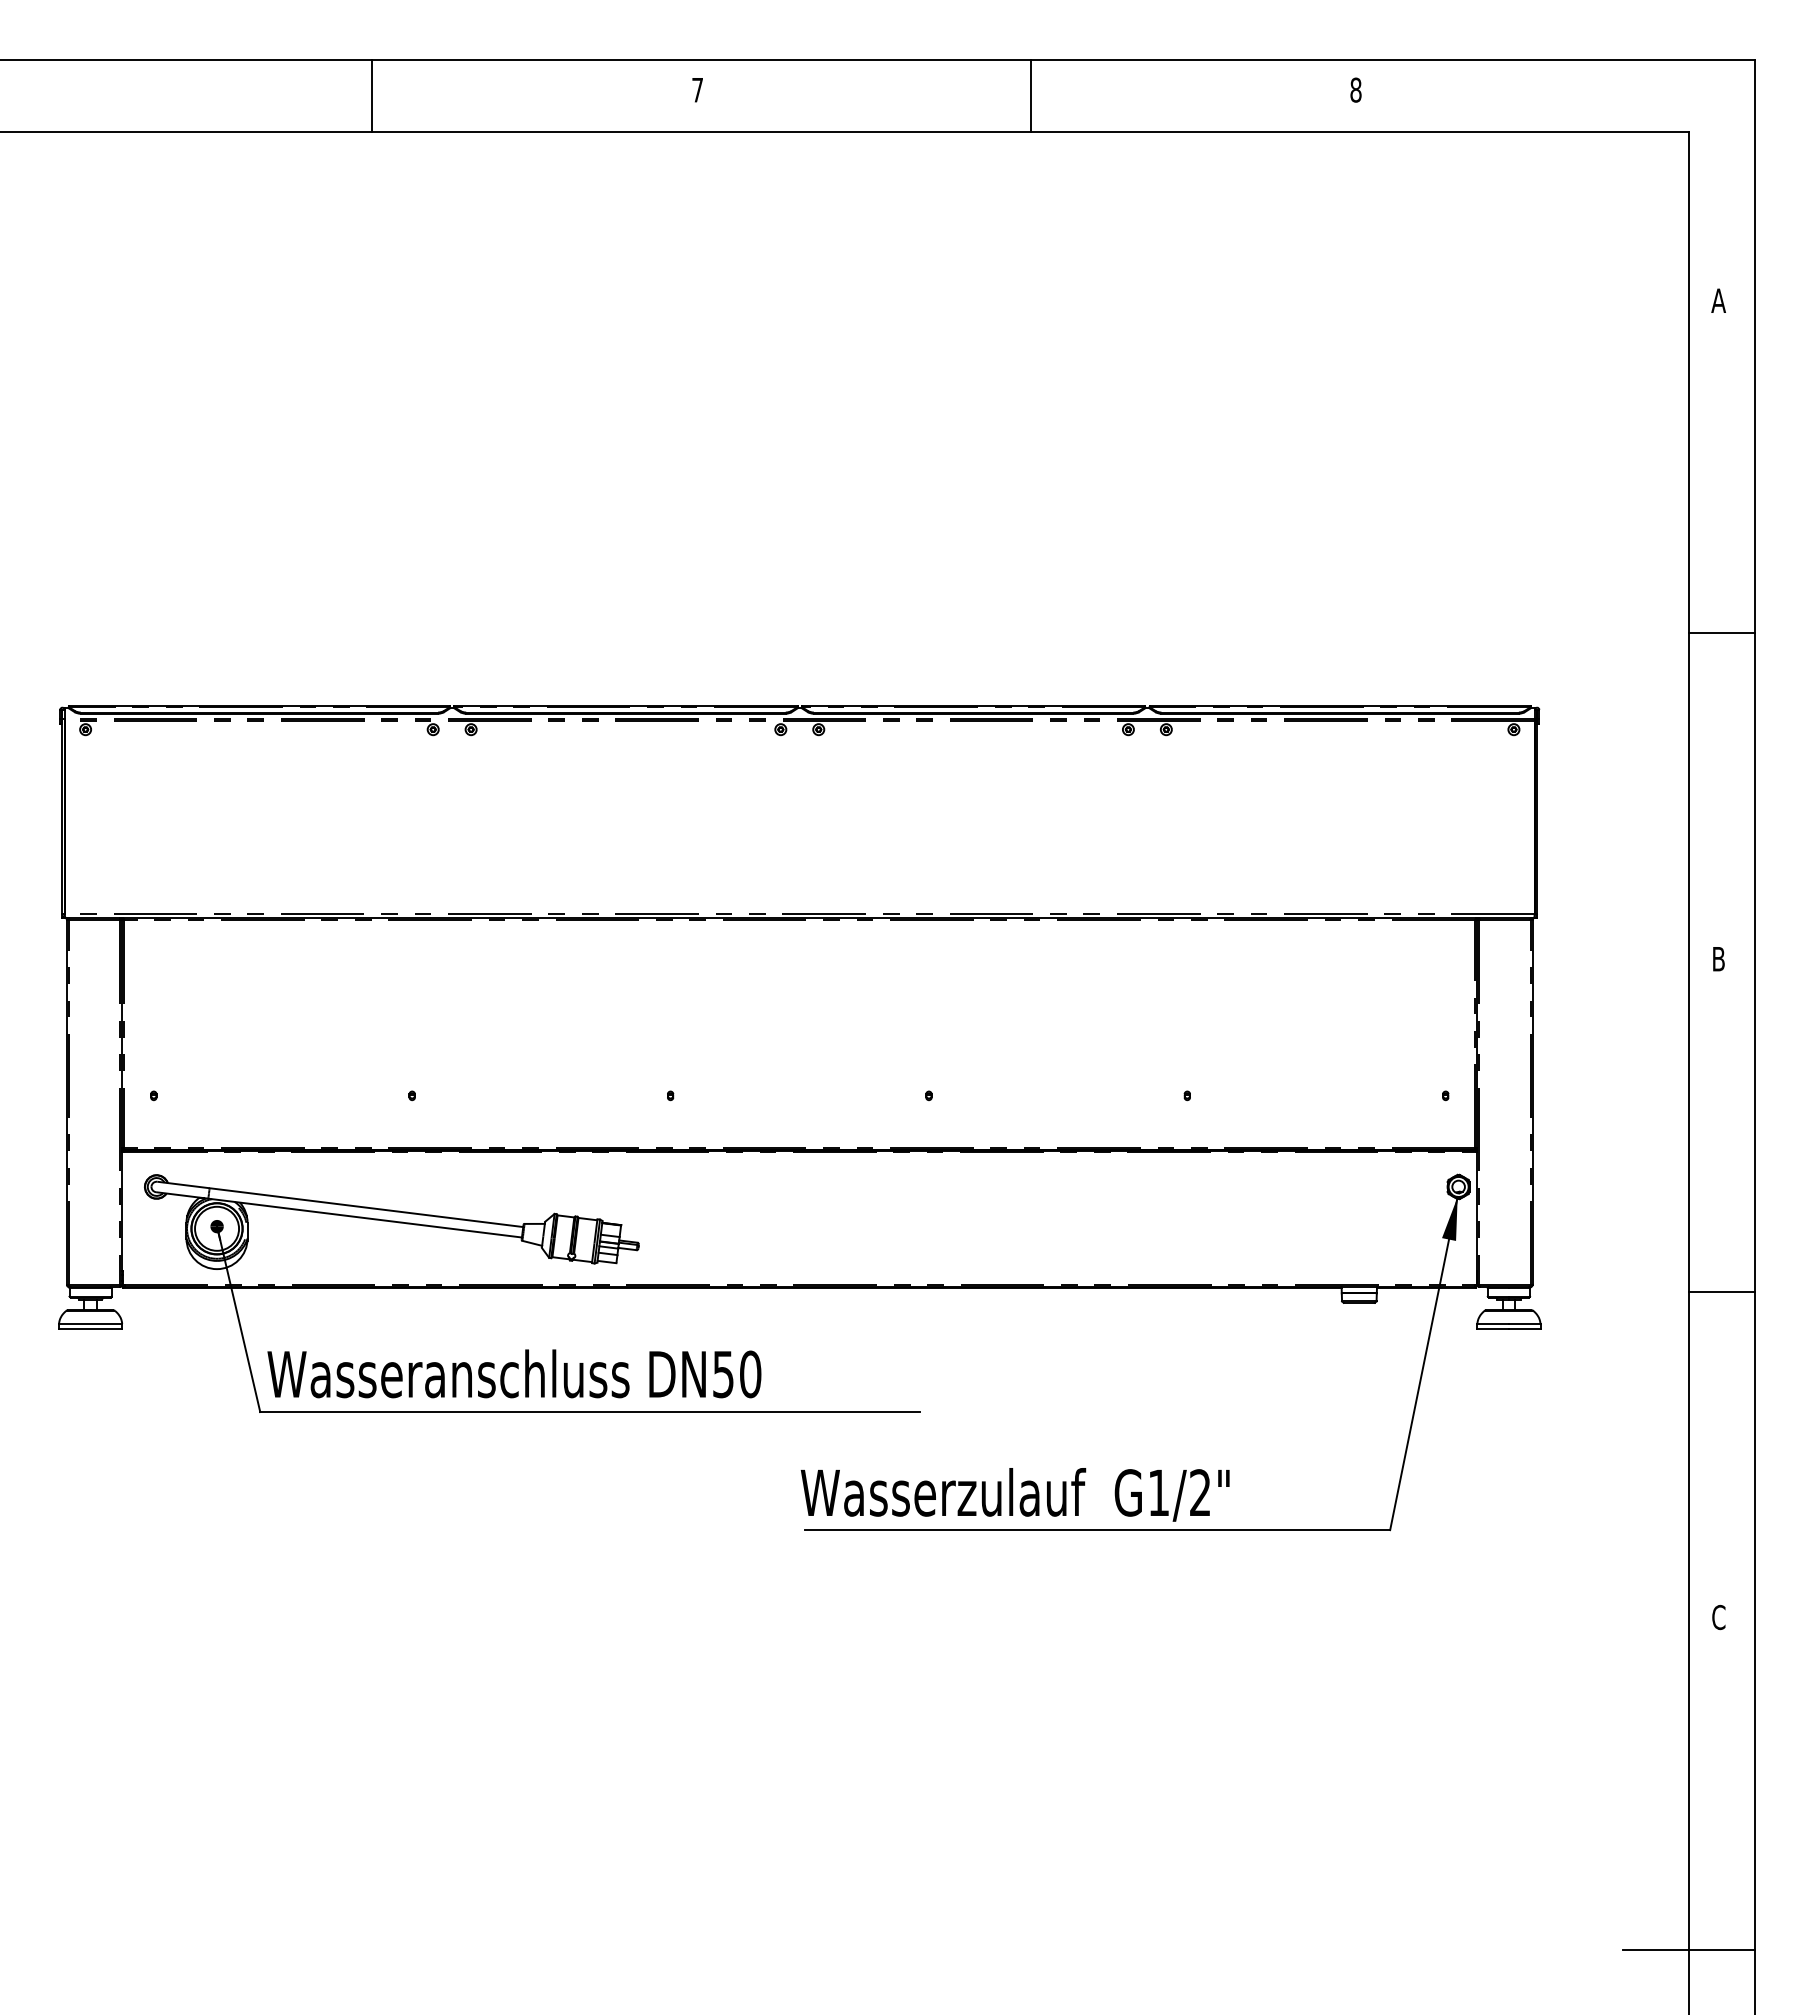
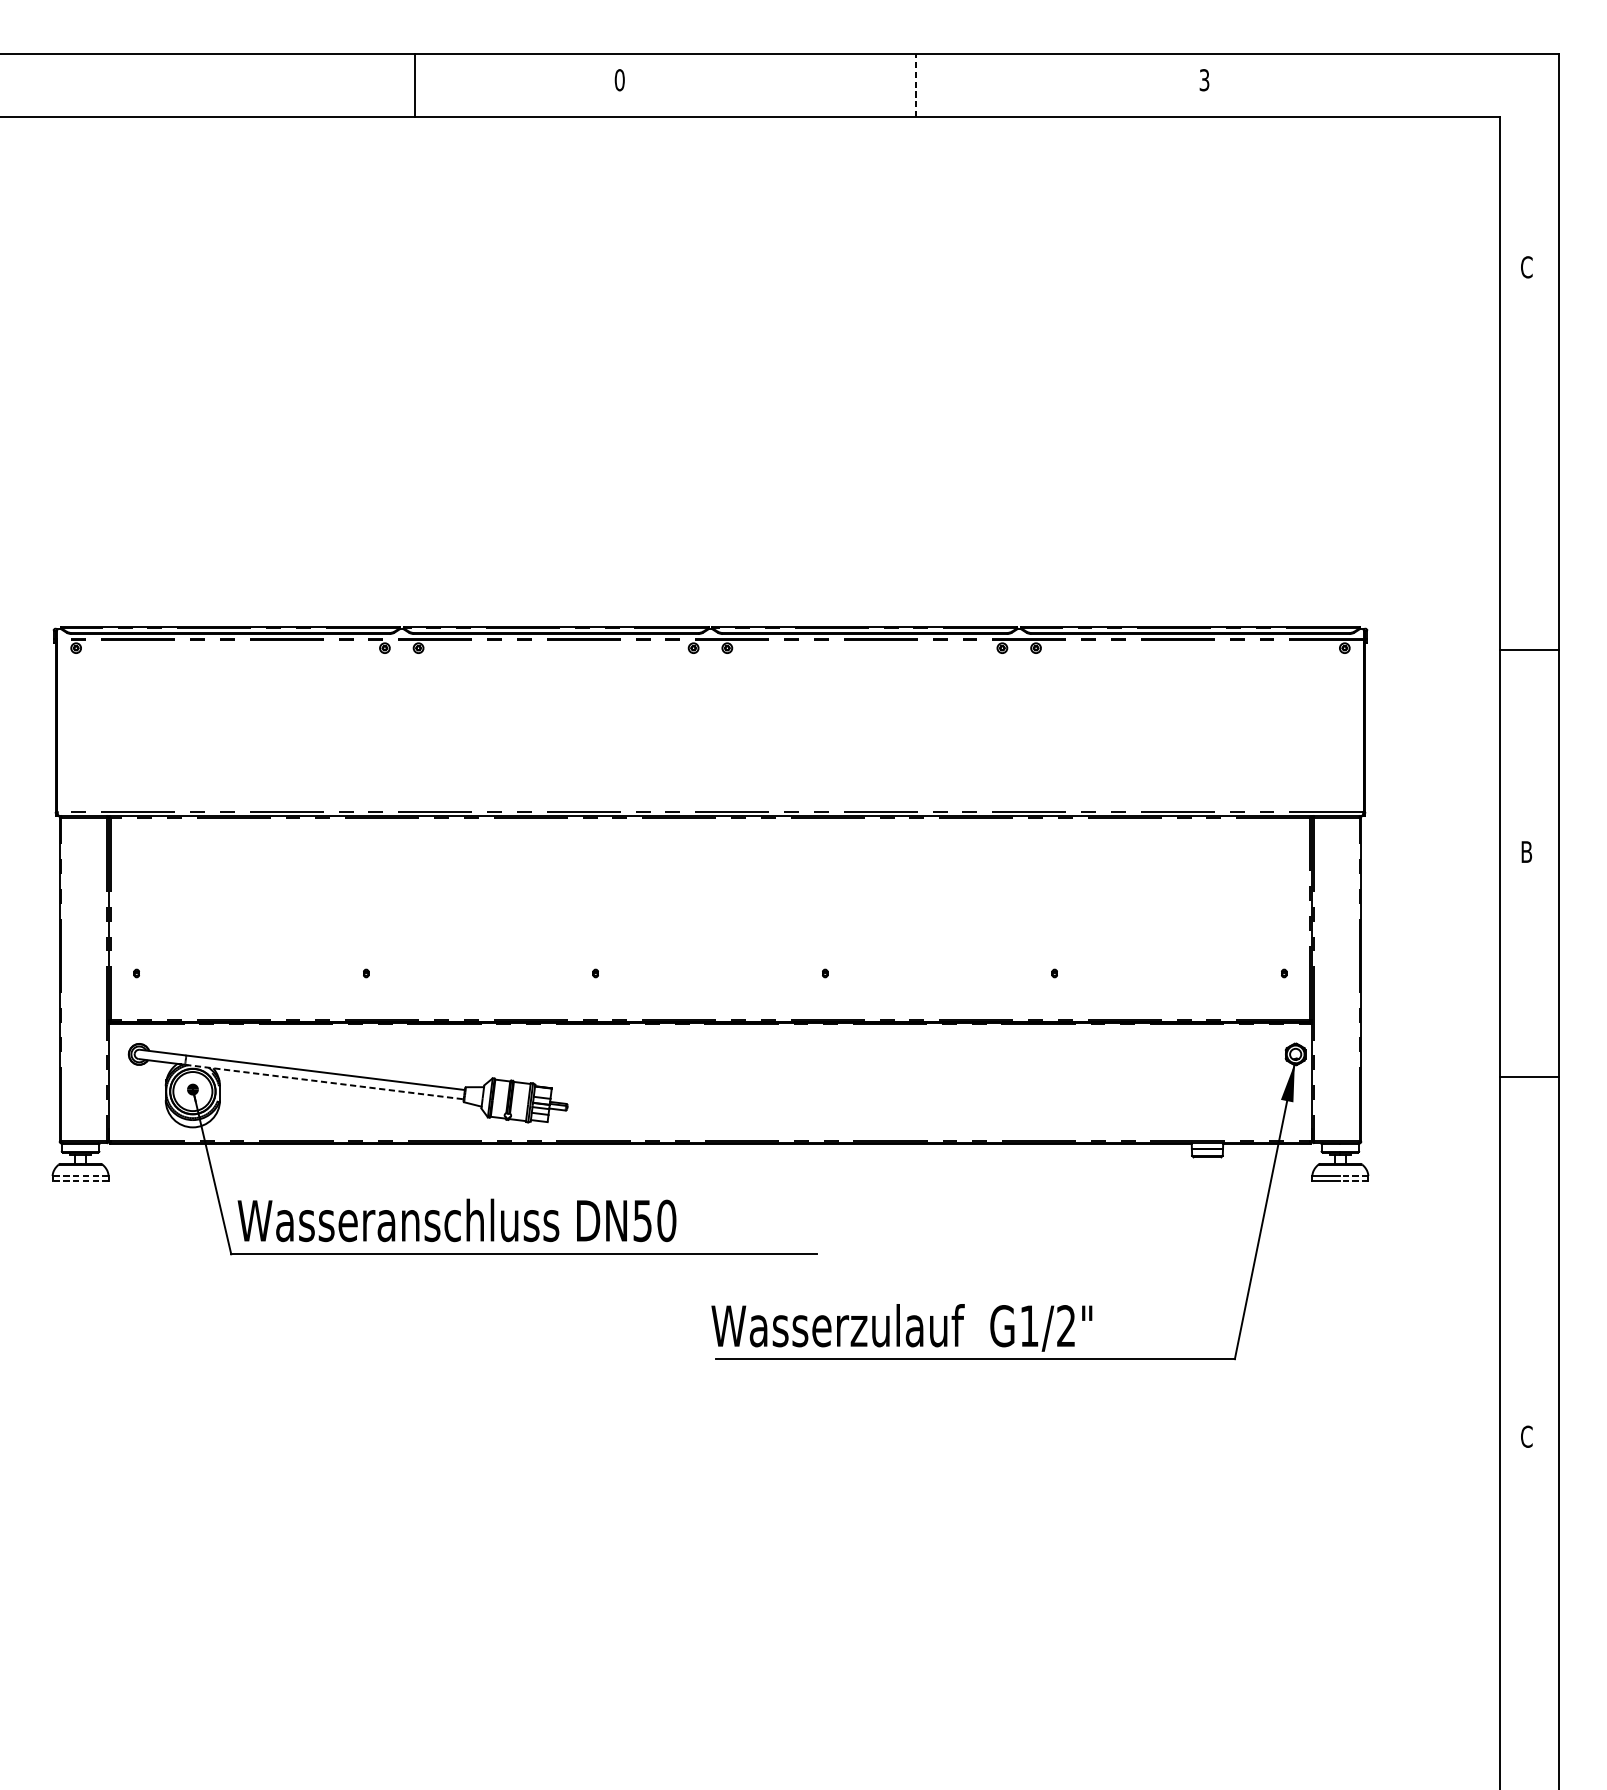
text: (697, 89) -> (619, 79), 7 -> 0
text: (1355, 89) -> (1204, 79), 8 -> 3
line: (372, 95) -> (415, 84), moved
line: (1030, 96) -> (915, 85), solid -> dashed
text: (1718, 300) -> (1526, 267), A -> C
line: (1721, 633) -> (1529, 650), moved
line: (365, 1218) -> (324, 1082), solid -> dashed
line: (1721, 1291) -> (1529, 1077), moved
line: (90, 1323) -> (80, 1175), solid -> dashed
line: (1524, 1323) -> (1354, 1175), solid -> dashed
line: (90, 1329) -> (80, 1181), solid -> dashed
line: (1524, 1329) -> (1354, 1181), solid -> dashed
line: (1688, 1949) -> (1499, 1731), removed

